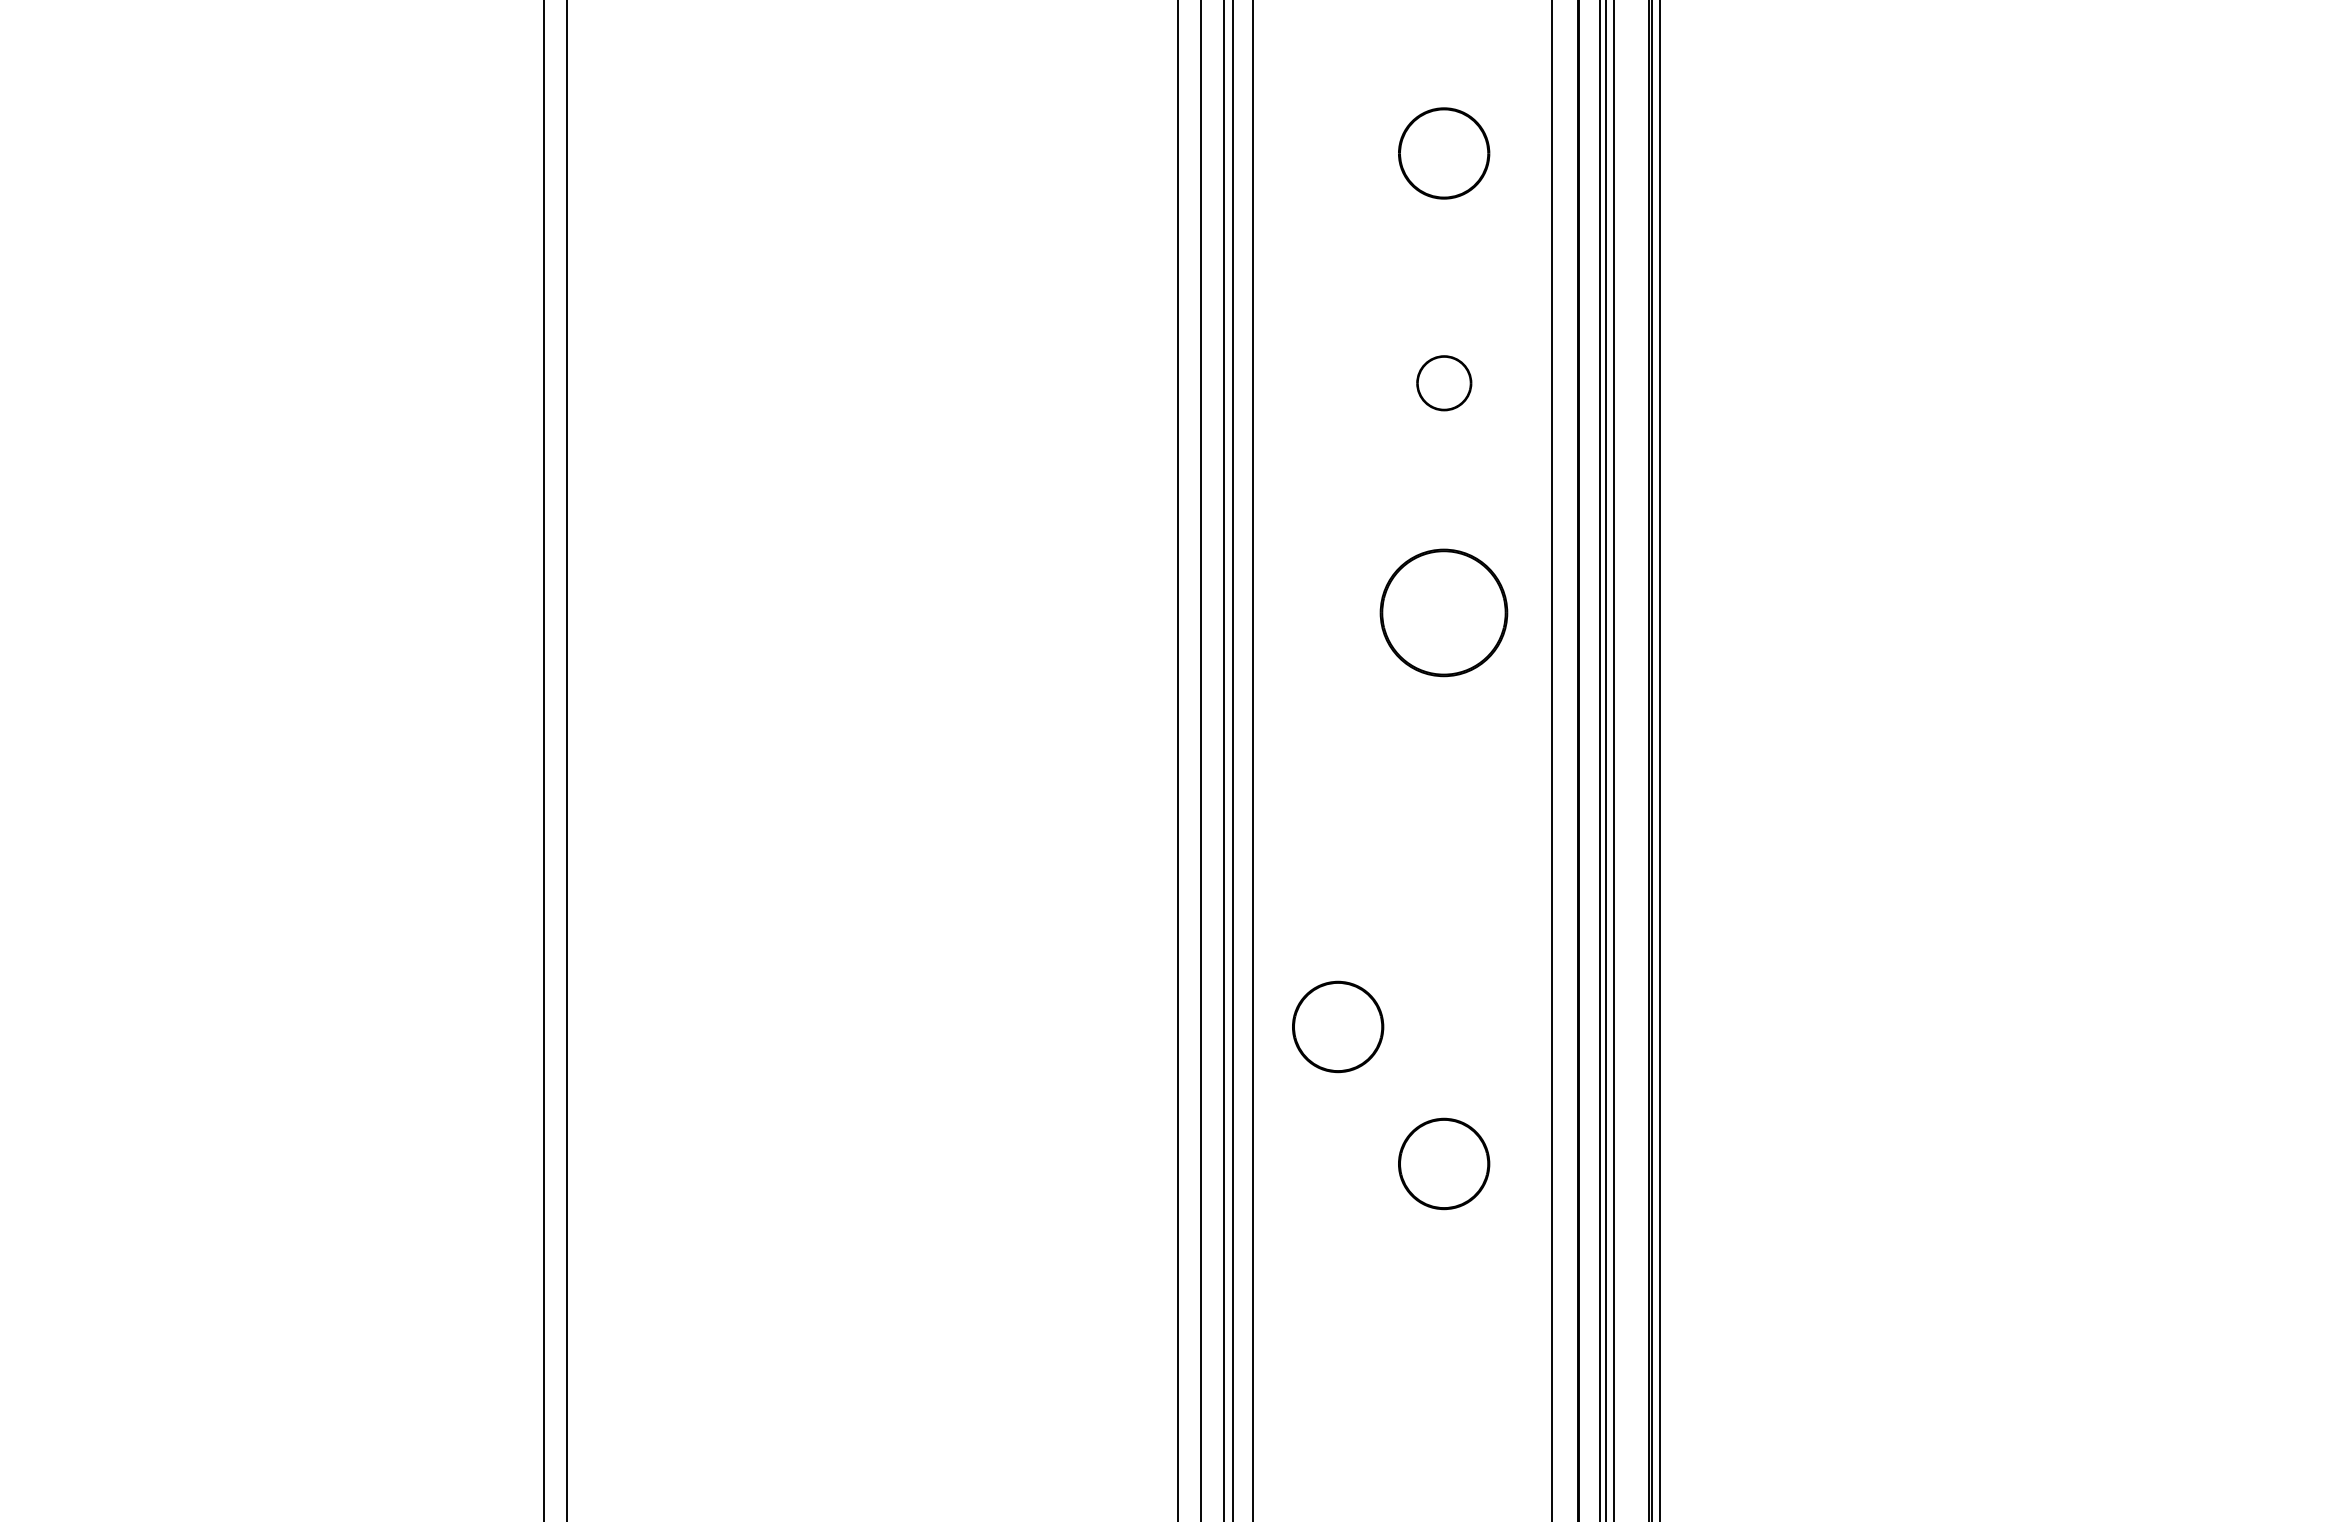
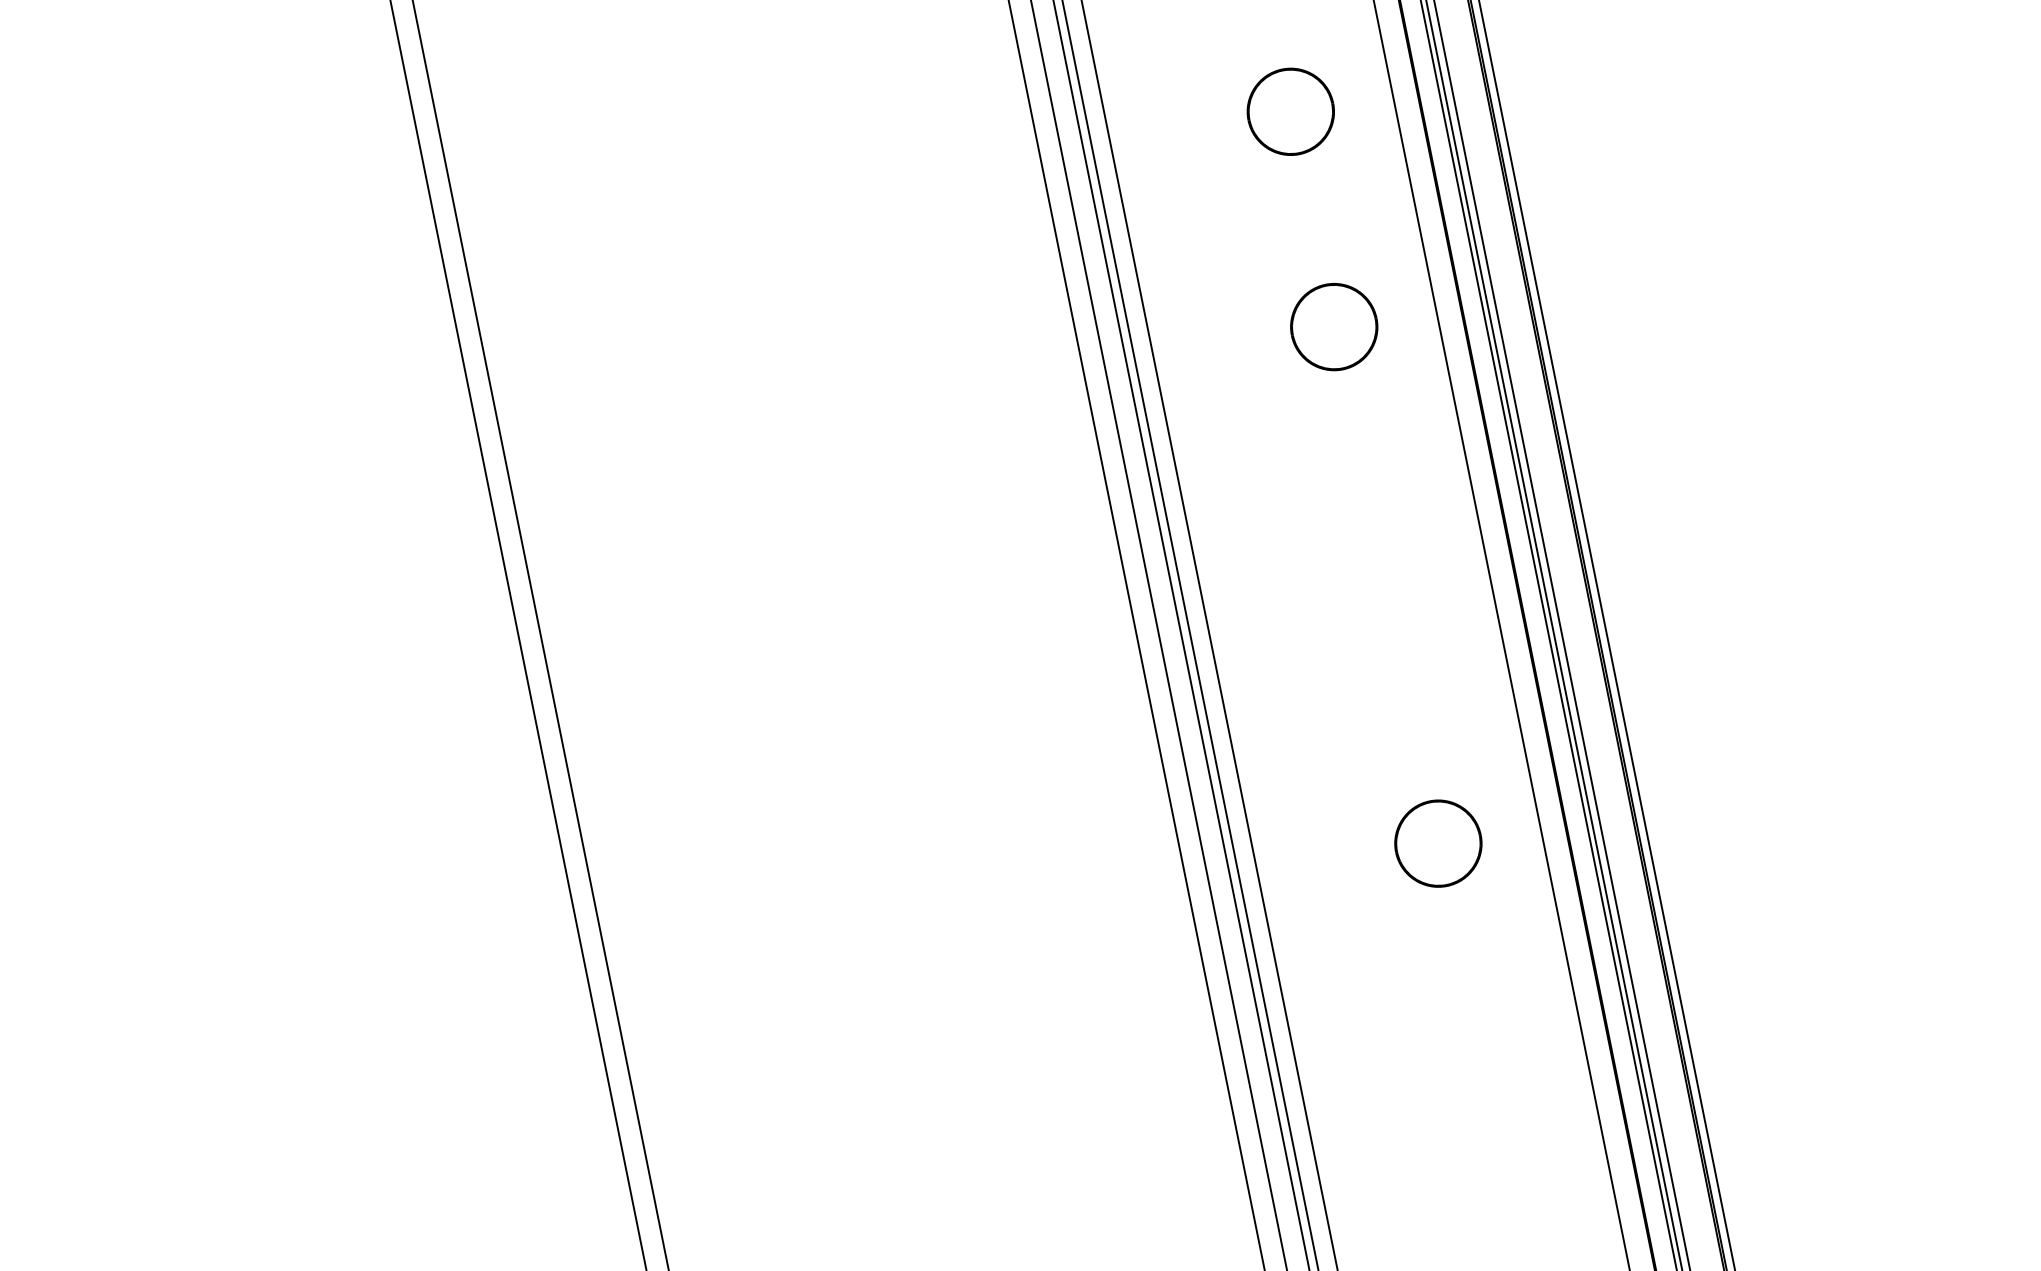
part: (1444, 383) -> (1291, 112), size x1.67
part: (1444, 612) -> (1334, 326), size x0.71
part: (1338, 1026) -> (1313, 734), removed

